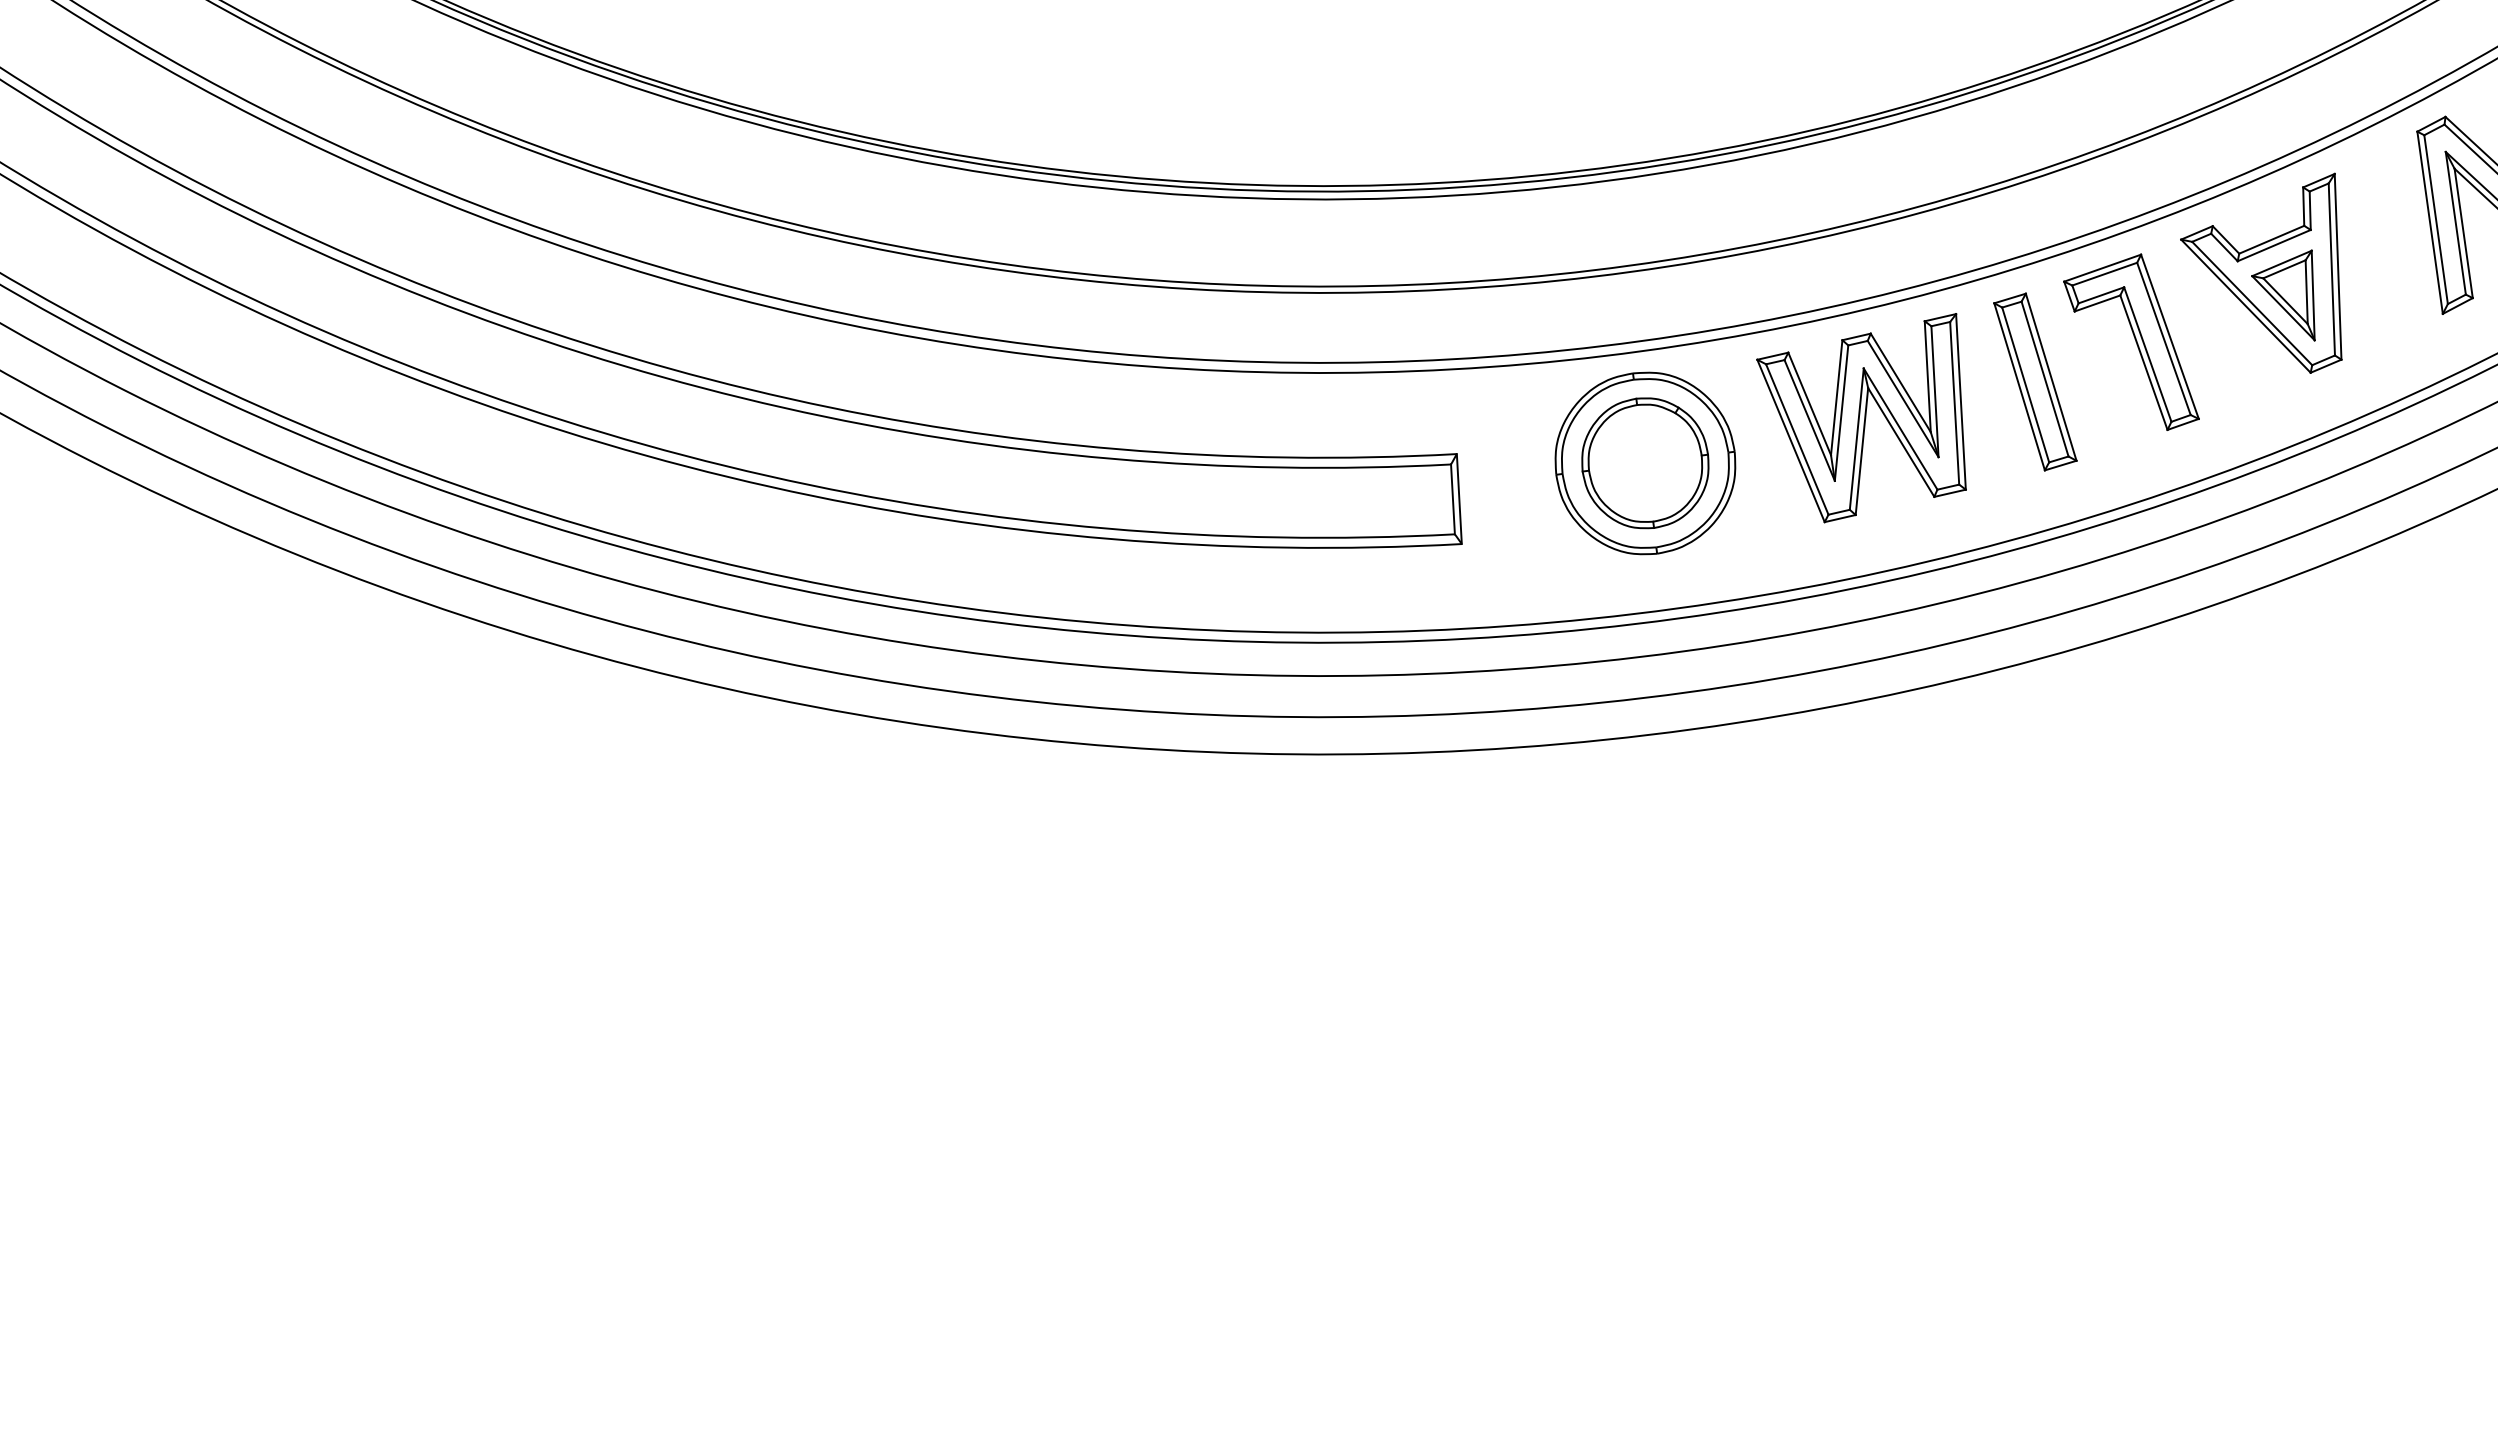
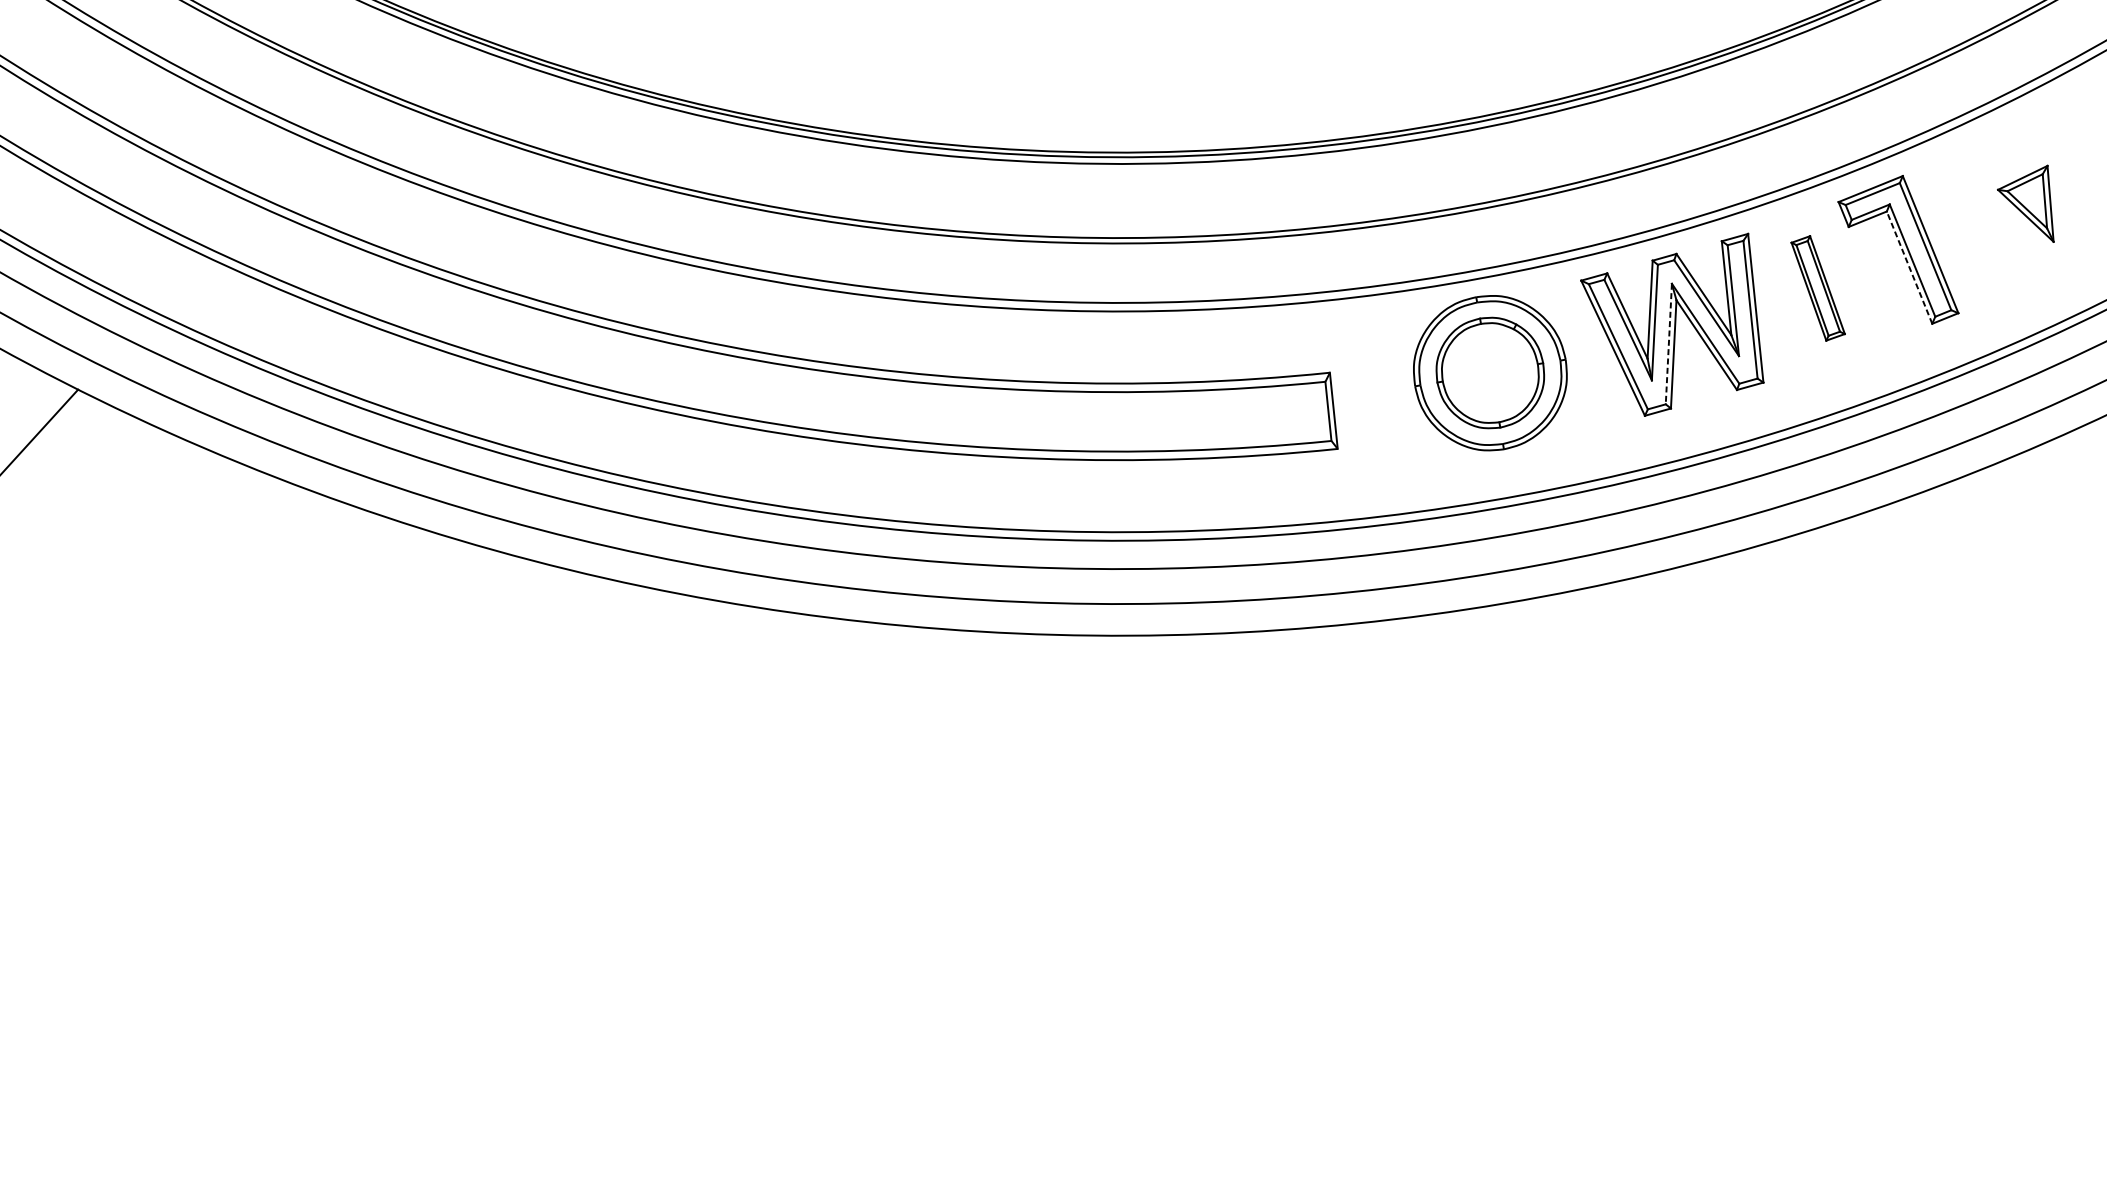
part: (2261, 272) -> (2005, 186), removed
line: (2143, 362) -> (1909, 267), solid -> dashed
part: (2035, 381) -> (1818, 287), size x0.7
line: (1856, 439) -> (1668, 344), solid -> dashed

